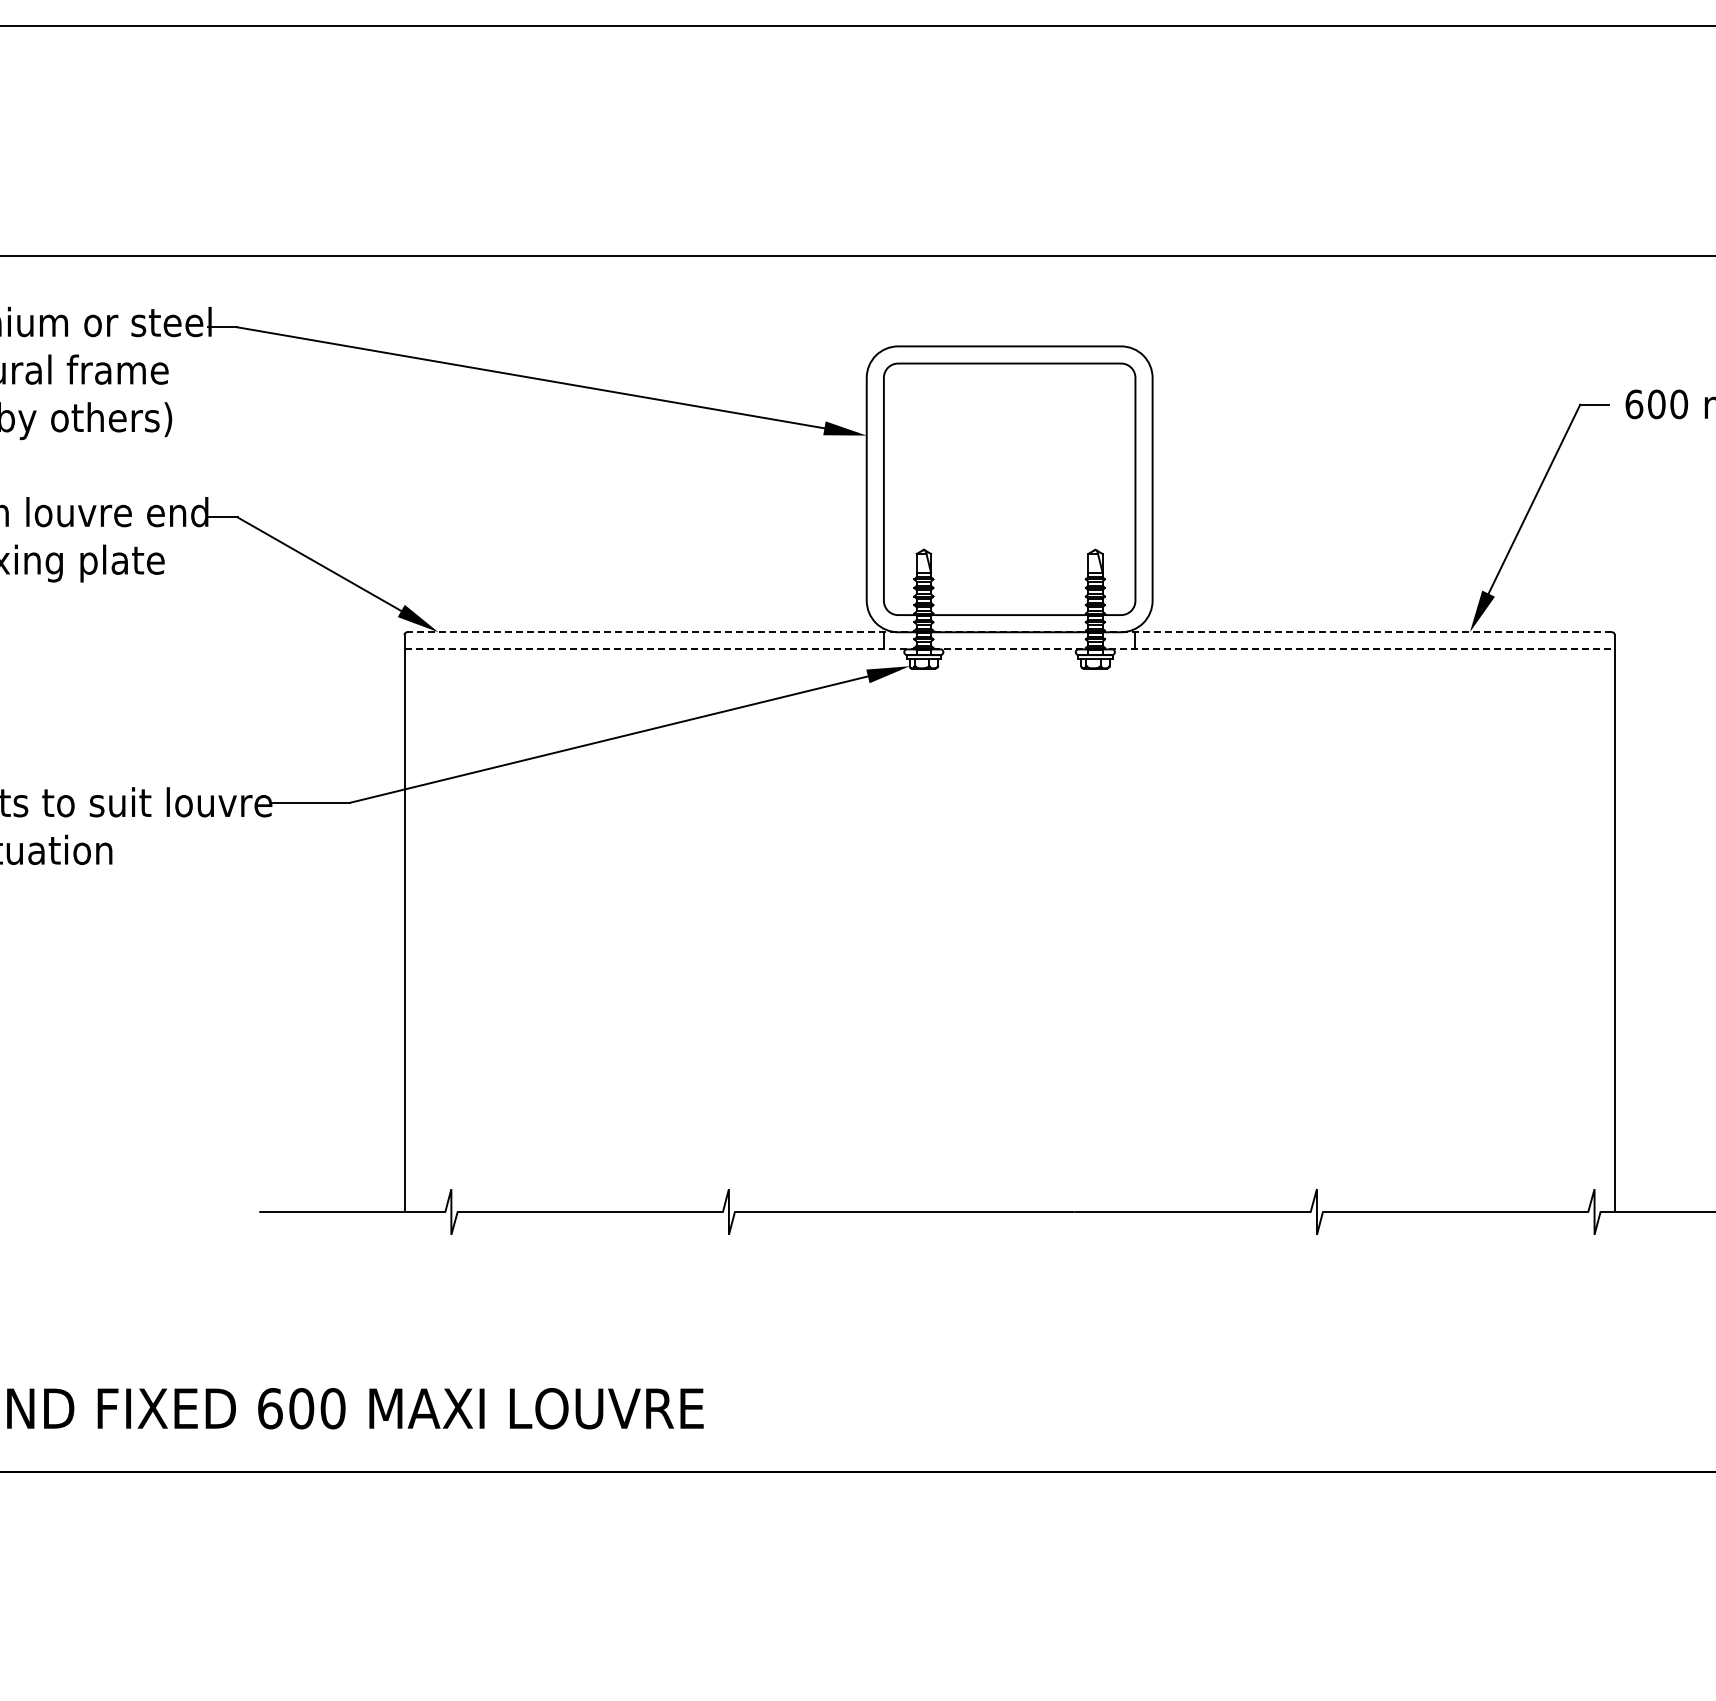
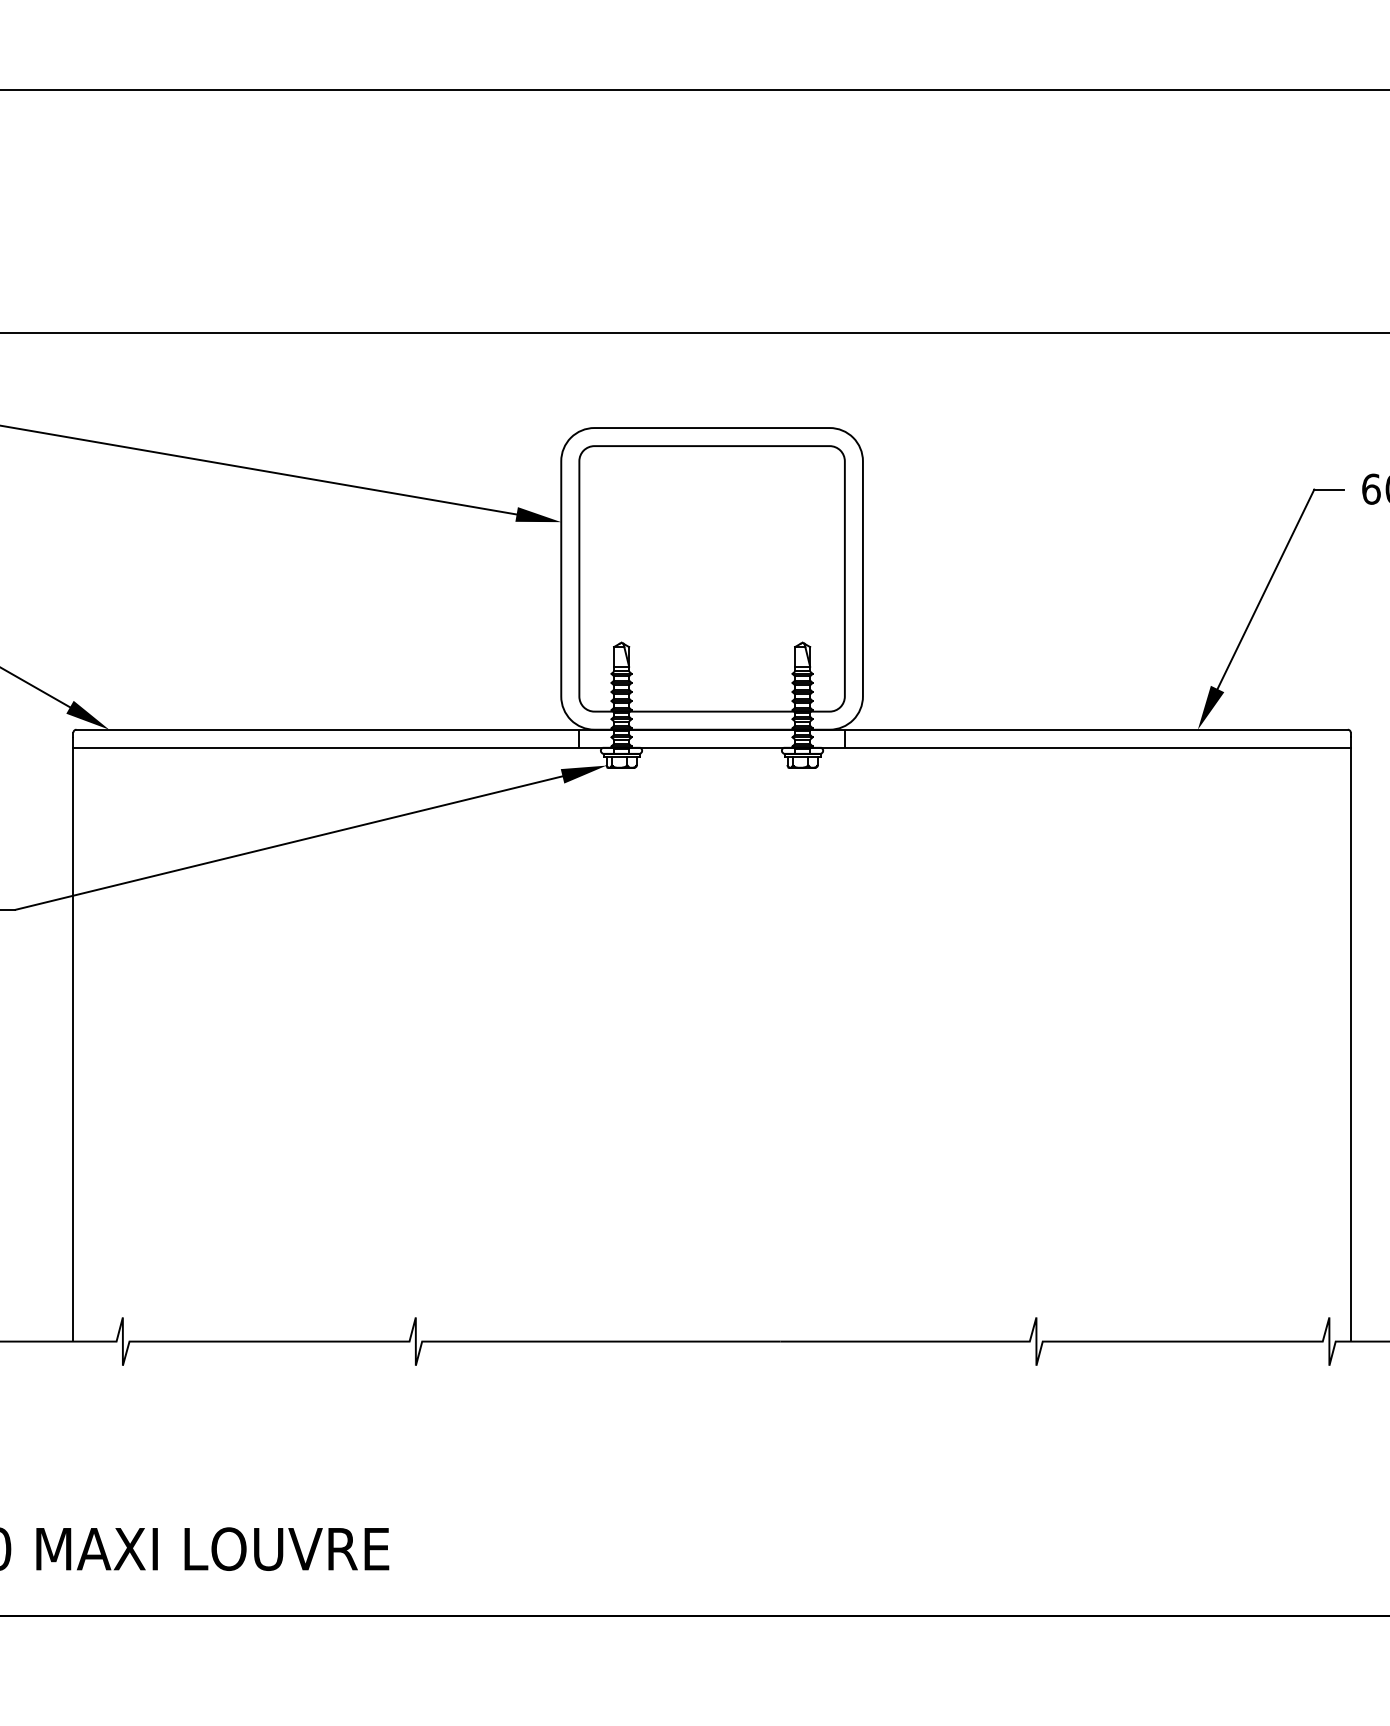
line: (1009, 632) -> (711, 729), dashed -> solid
line: (1010, 649) -> (712, 747), dashed -> solid

